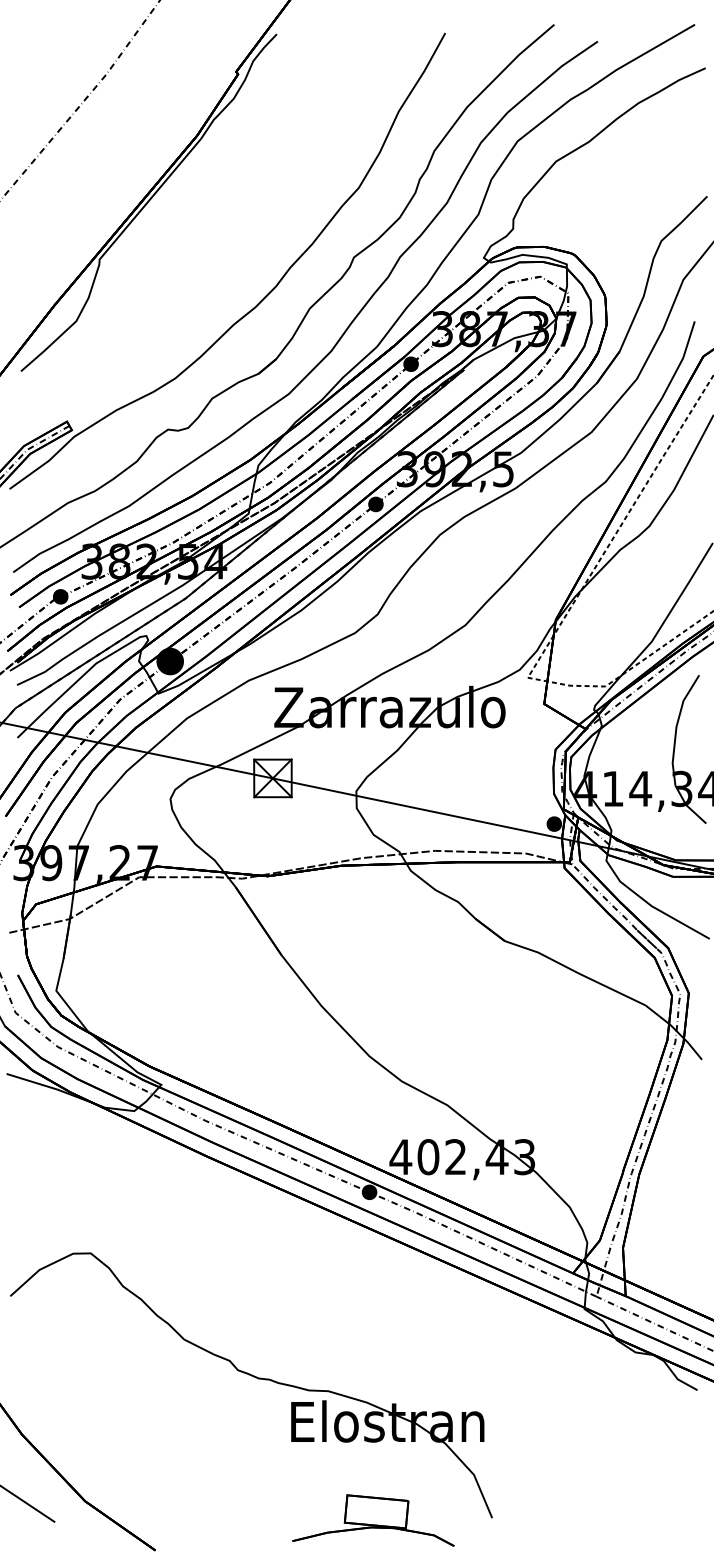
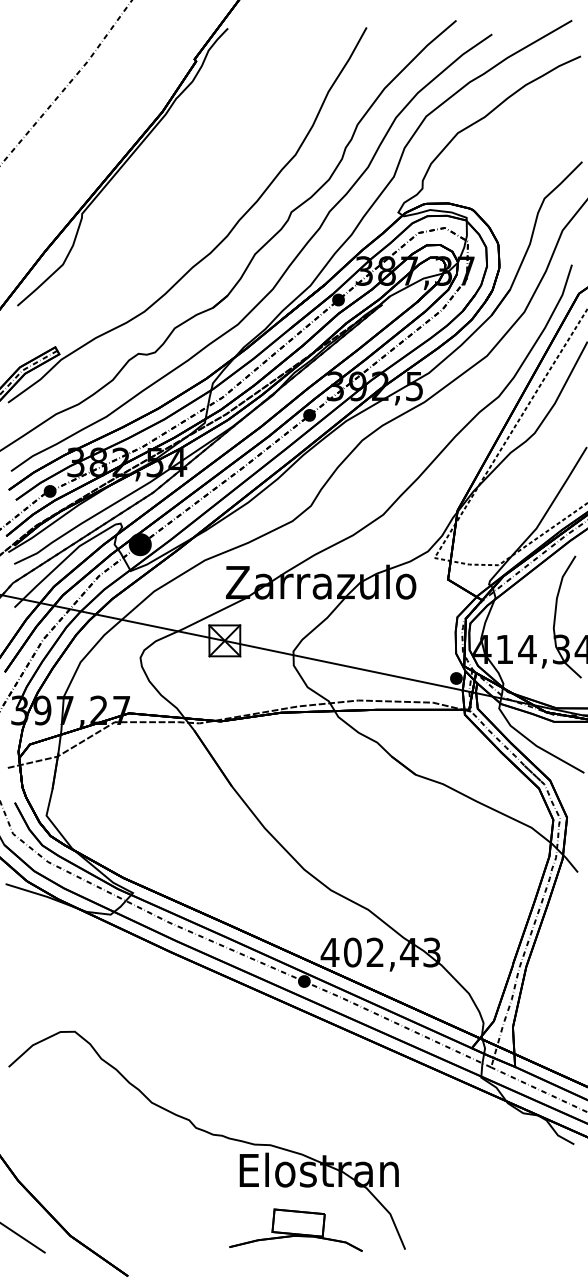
part: (373, 1520) -> (296, 1230), moved

